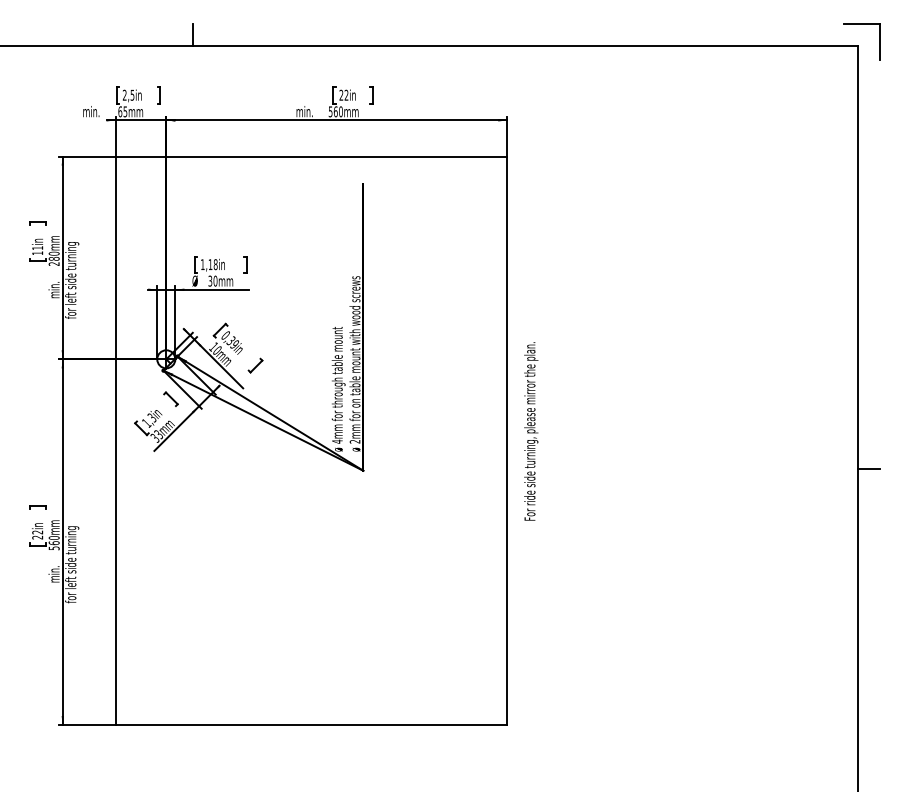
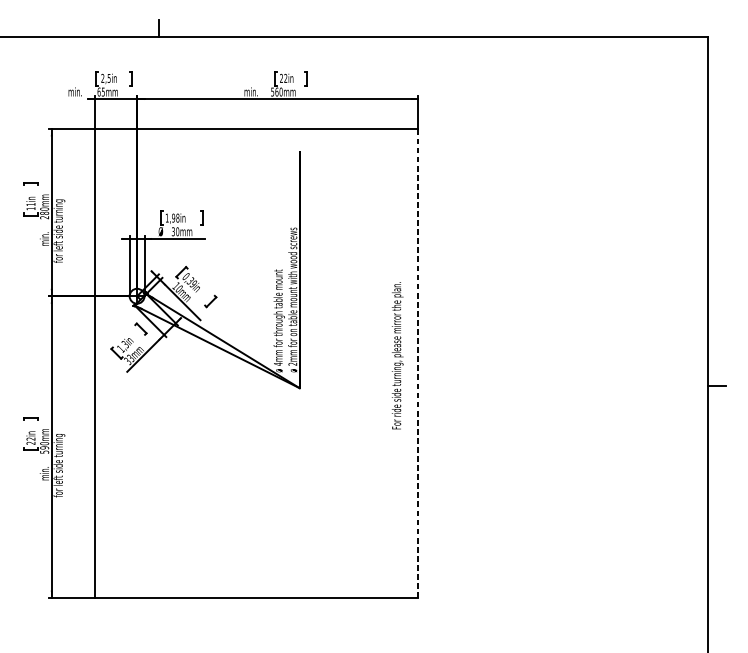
part: (861, 24) -> (710, 20), removed
text: (210, 264) -> (173, 218), 1,18in -> 1,98in
text: (531, 431) -> (397, 355), moved
line: (507, 440) -> (418, 363), solid -> dashed
text: (53, 543) -> (44, 448), 560mm -> 590mm

